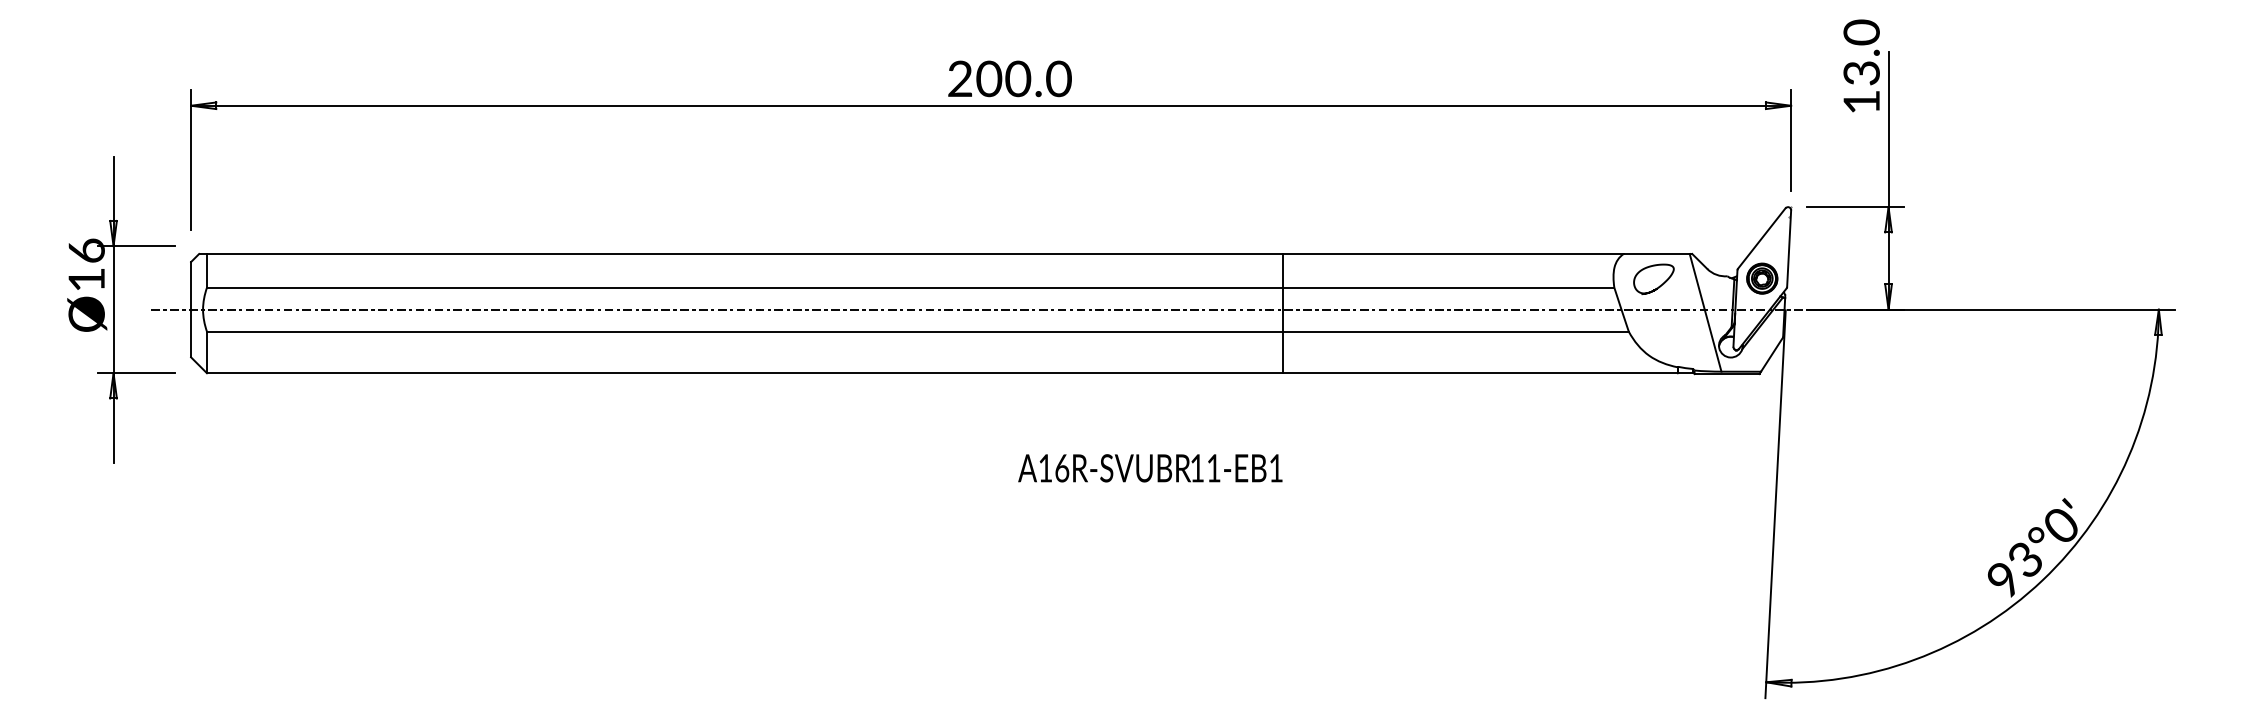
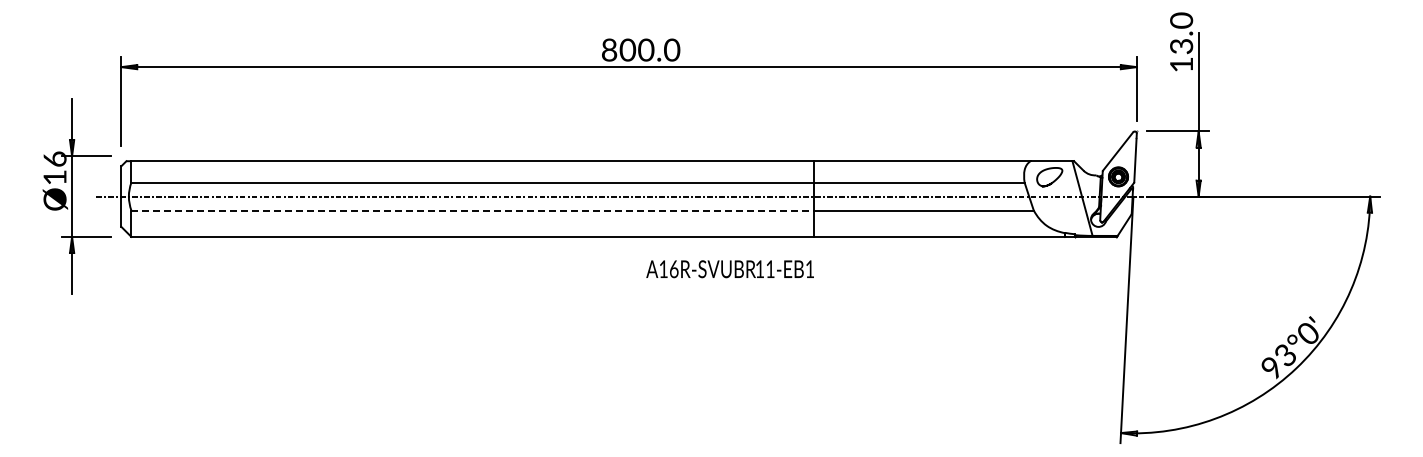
text: (960, 79) -> (609, 50), 200.0 -> 800.0
line: (746, 331) -> (473, 210), solid -> dashed
text: (1149, 468) -> (729, 269), moved

